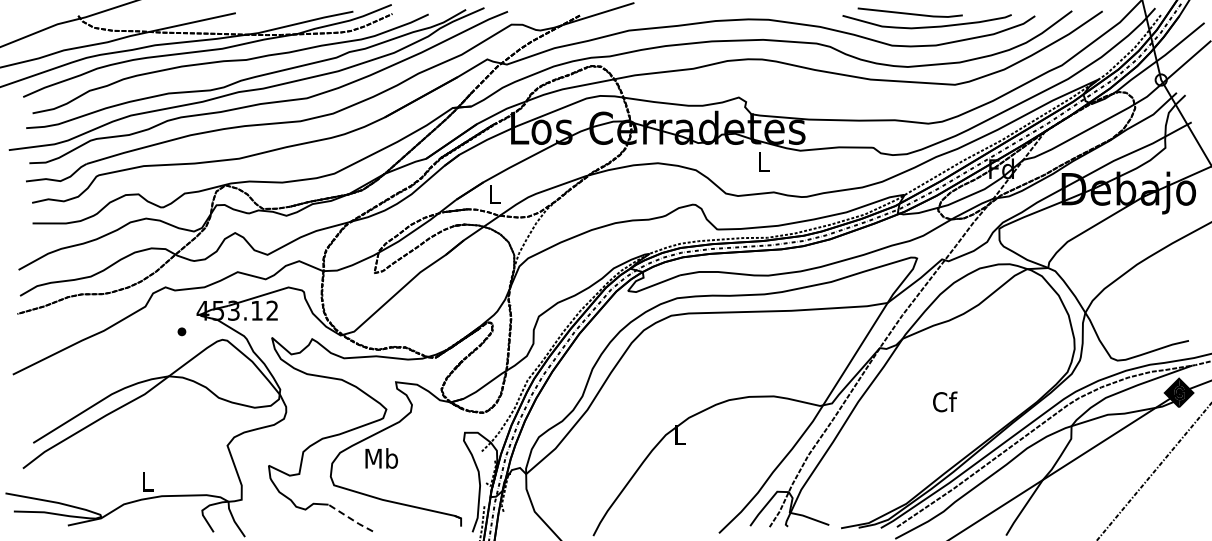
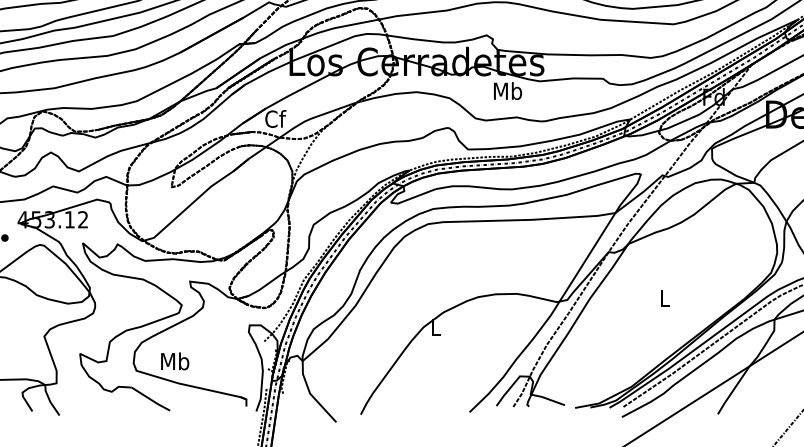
text: (763, 161) -> (508, 90), L -> Mb
text: (494, 193) -> (275, 118), L -> Cf
text: (945, 401) -> (665, 298), Cf -> L
text: (381, 458) -> (174, 361), moved
line: (350, 518) -> (150, 399), dashed -> solid

